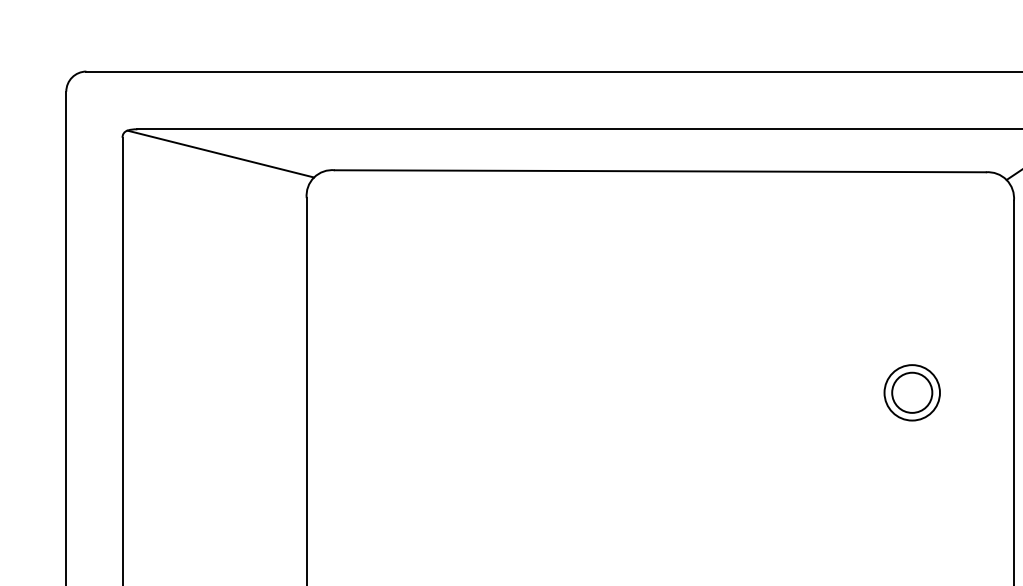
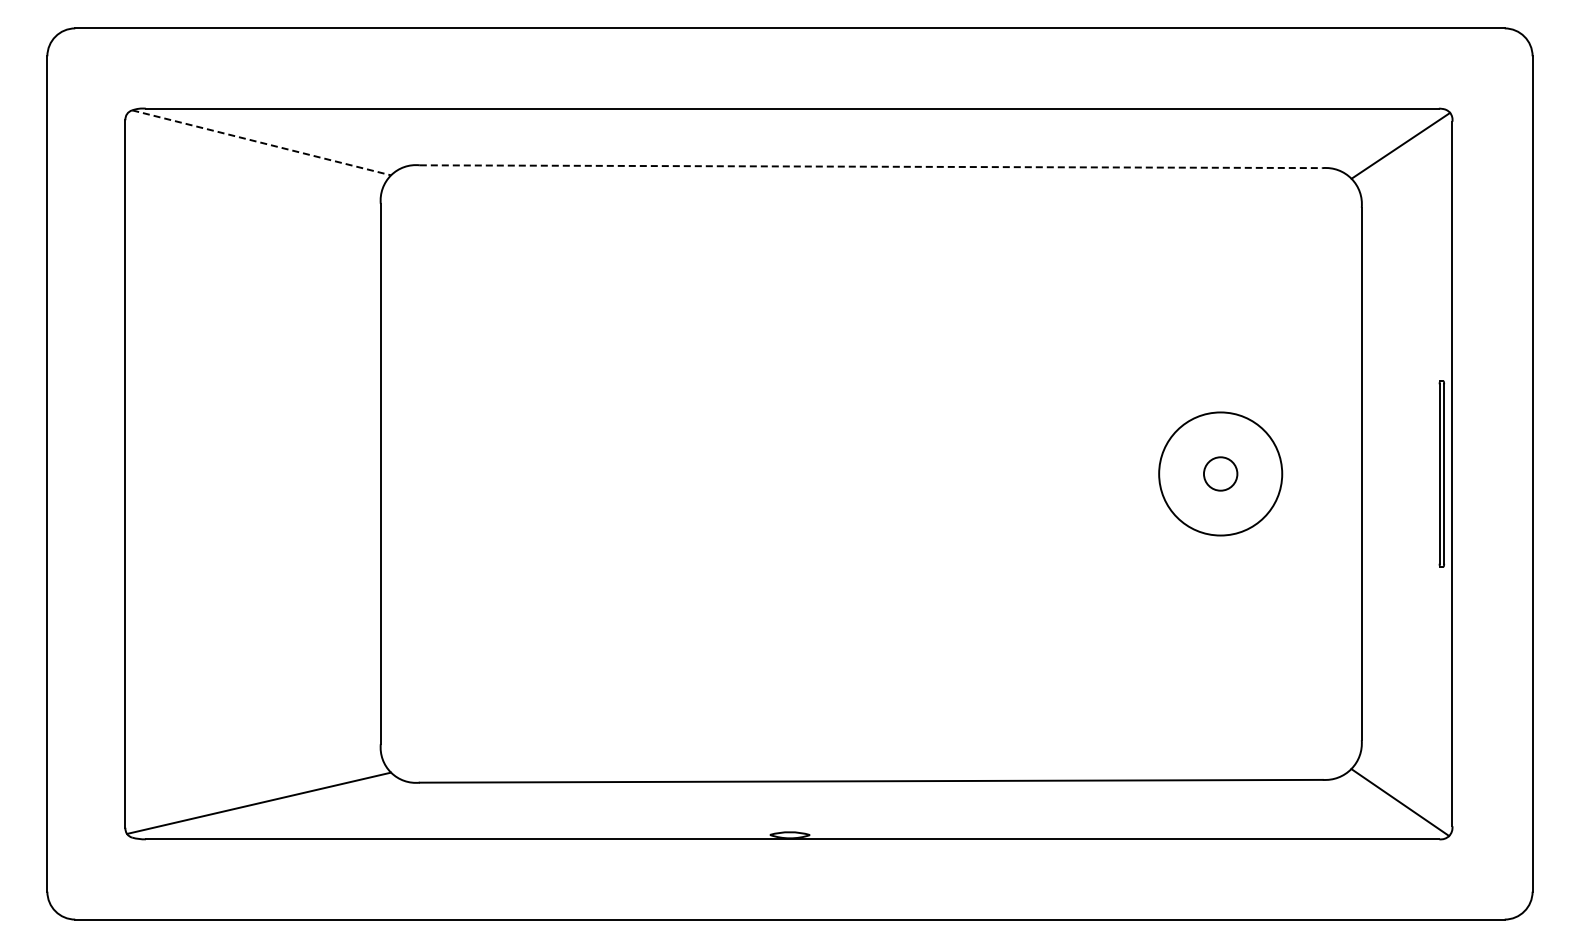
line: (221, 153) -> (262, 142), solid -> dashed
line: (660, 171) -> (871, 166), solid -> dashed
circle: (912, 392) -> (1220, 473), size x0.6
circle: (912, 392) -> (1220, 473), size x1.6

